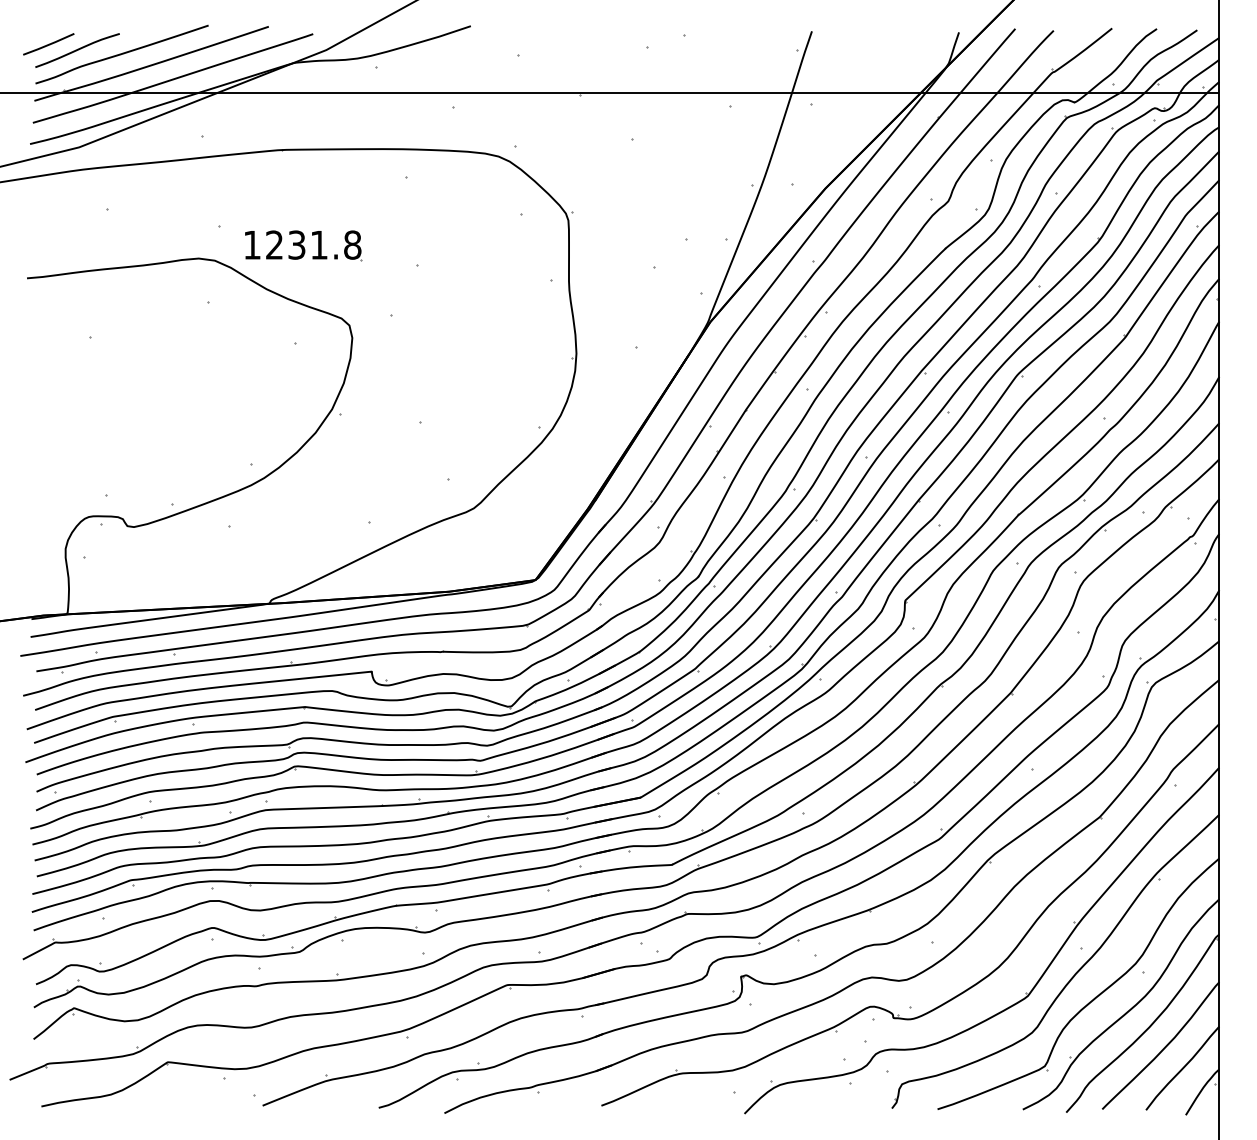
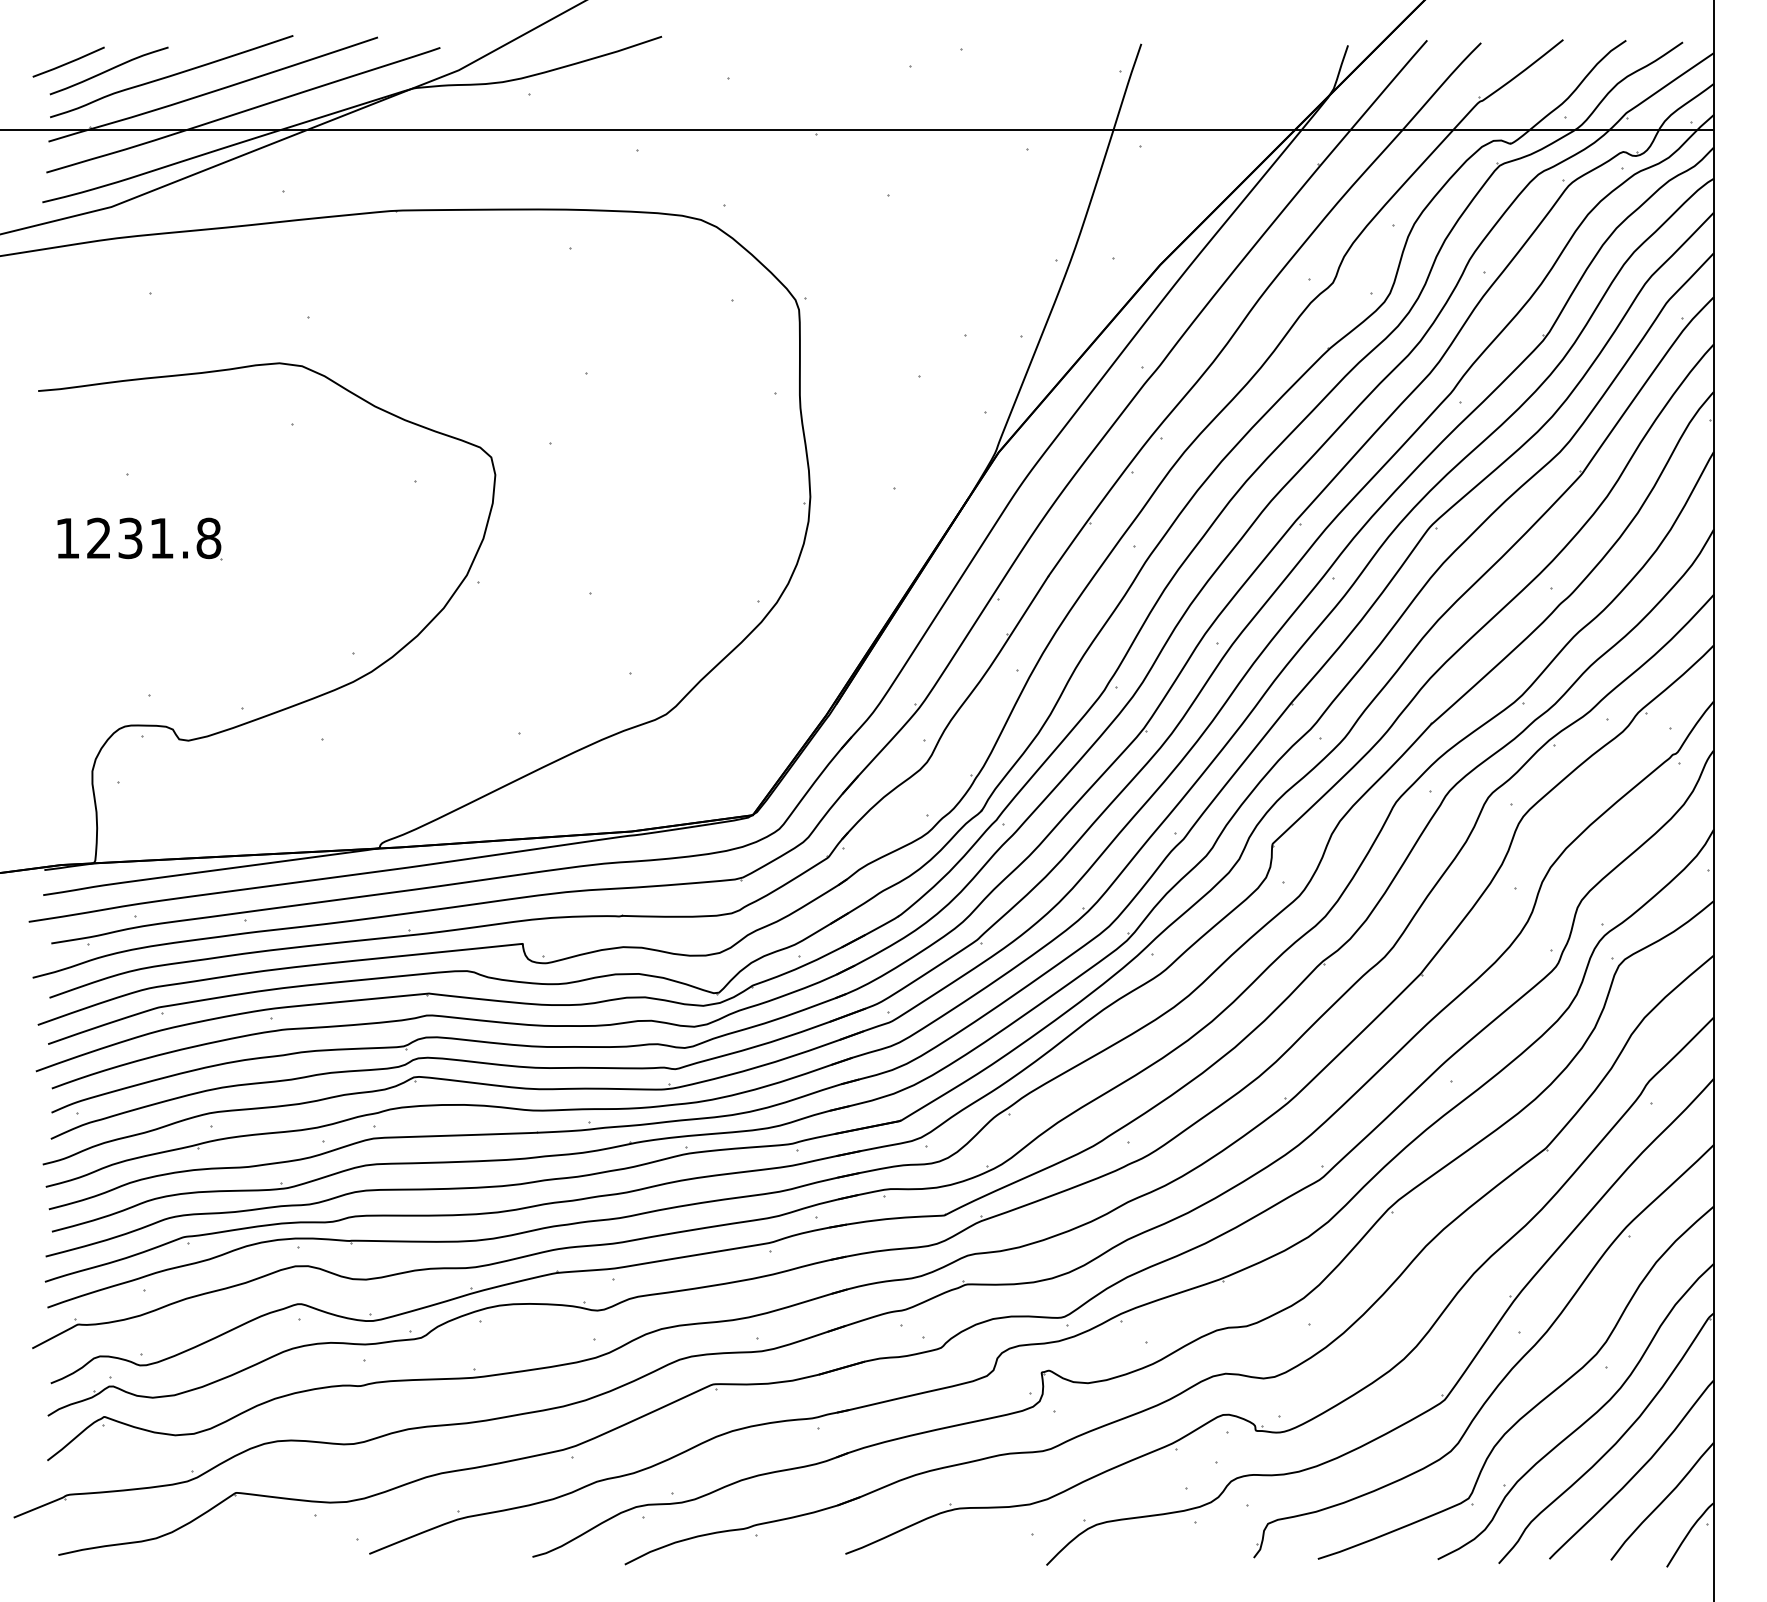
part: (303, 245) -> (139, 538), moved

